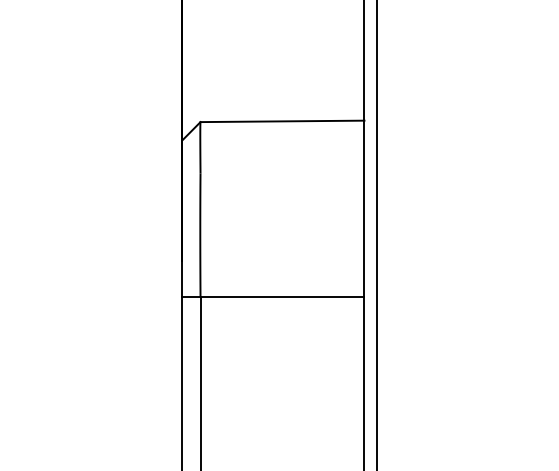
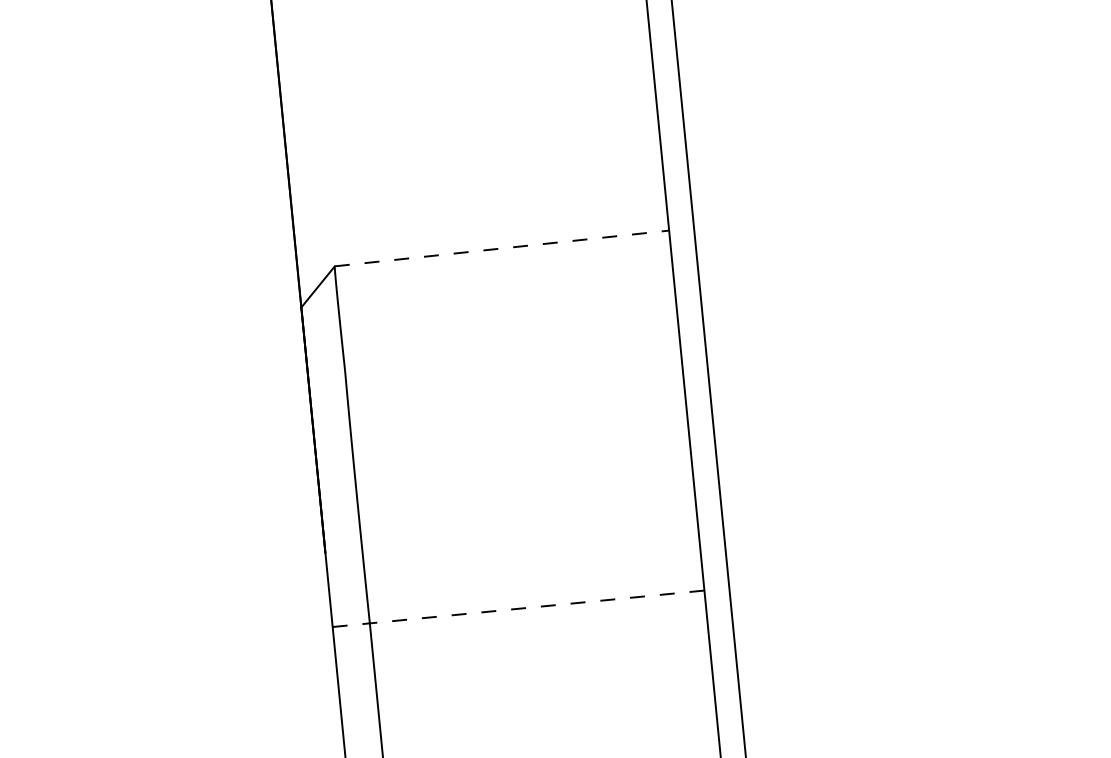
line: (282, 121) -> (502, 248), solid -> dashed
line: (272, 297) -> (516, 609), solid -> dashed

